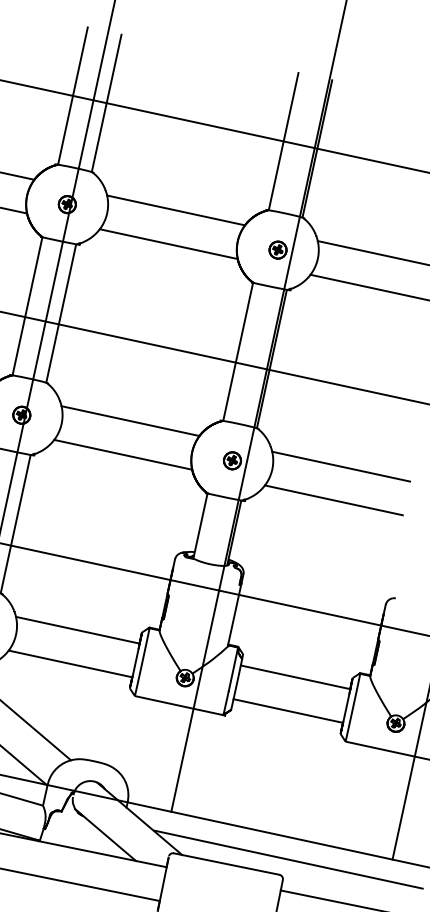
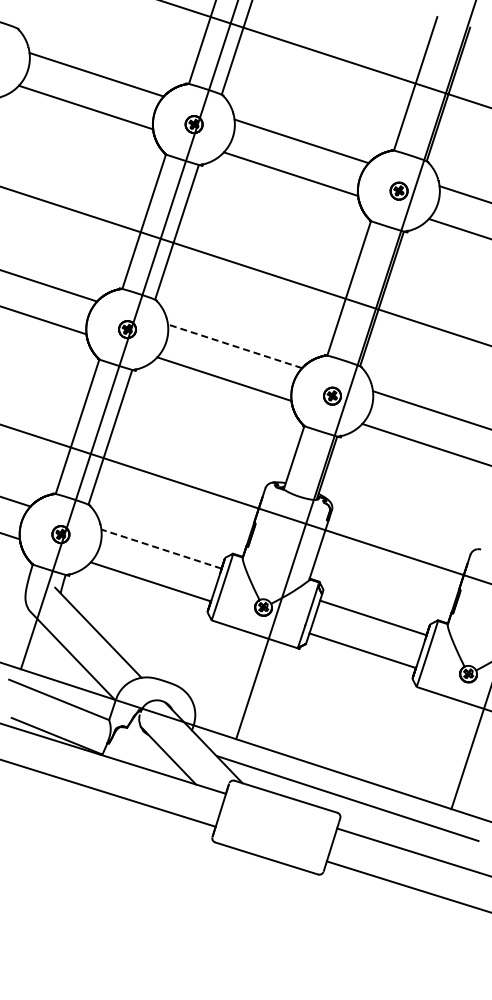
line: (130, 421) -> (235, 346), solid -> dashed
line: (77, 629) -> (161, 548), solid -> dashed

